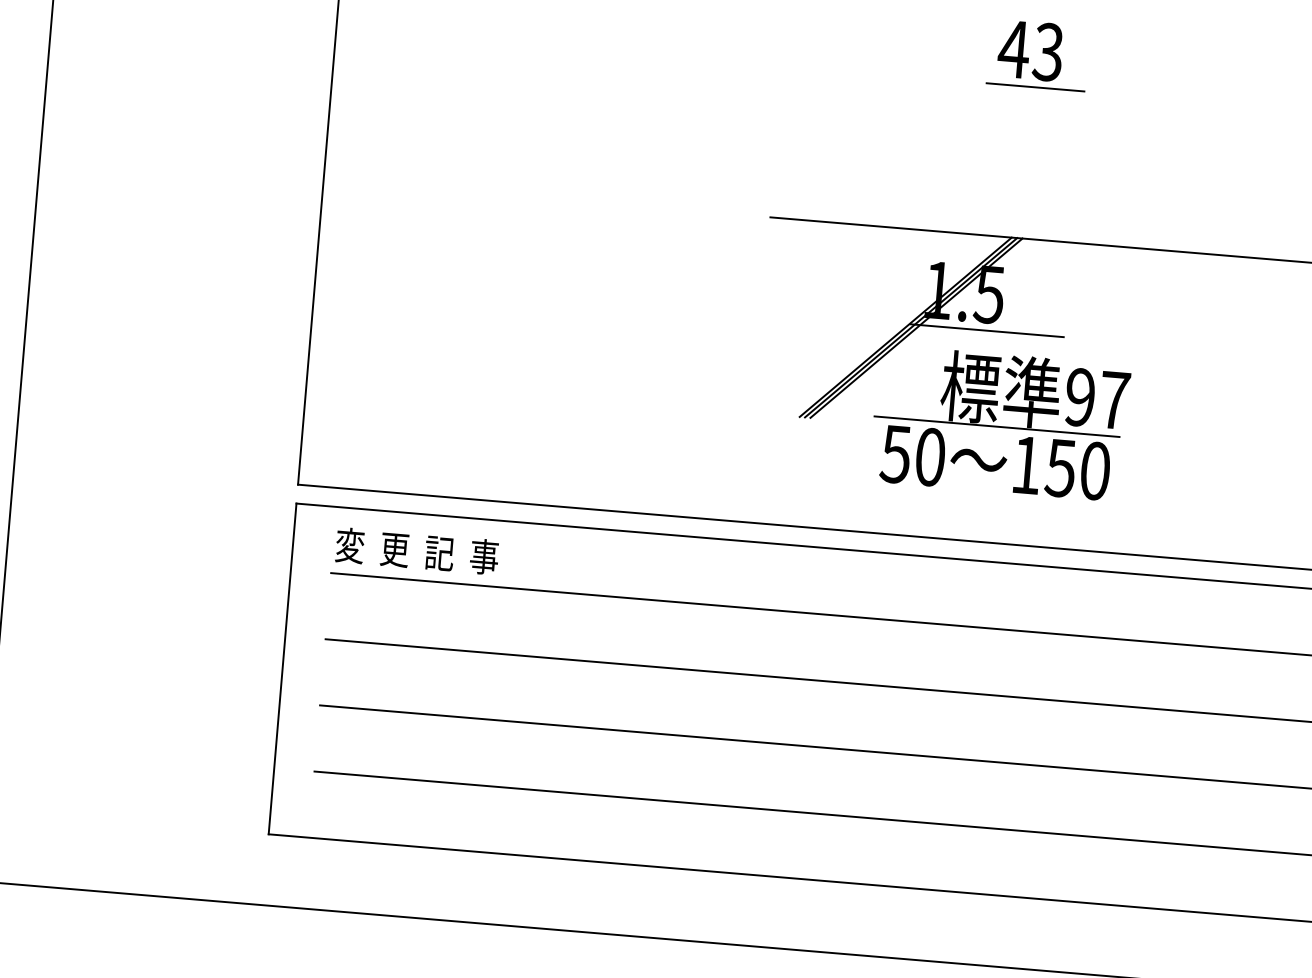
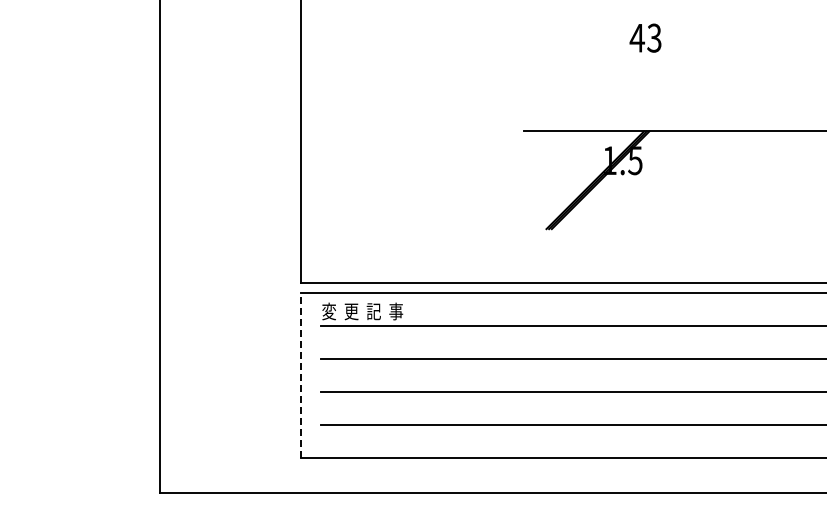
line: (1035, 88) -> (649, 56), removed
line: (986, 330) -> (635, 178), removed
part: (999, 422) -> (645, 223), removed
line: (281, 667) -> (300, 374), solid -> dashed

